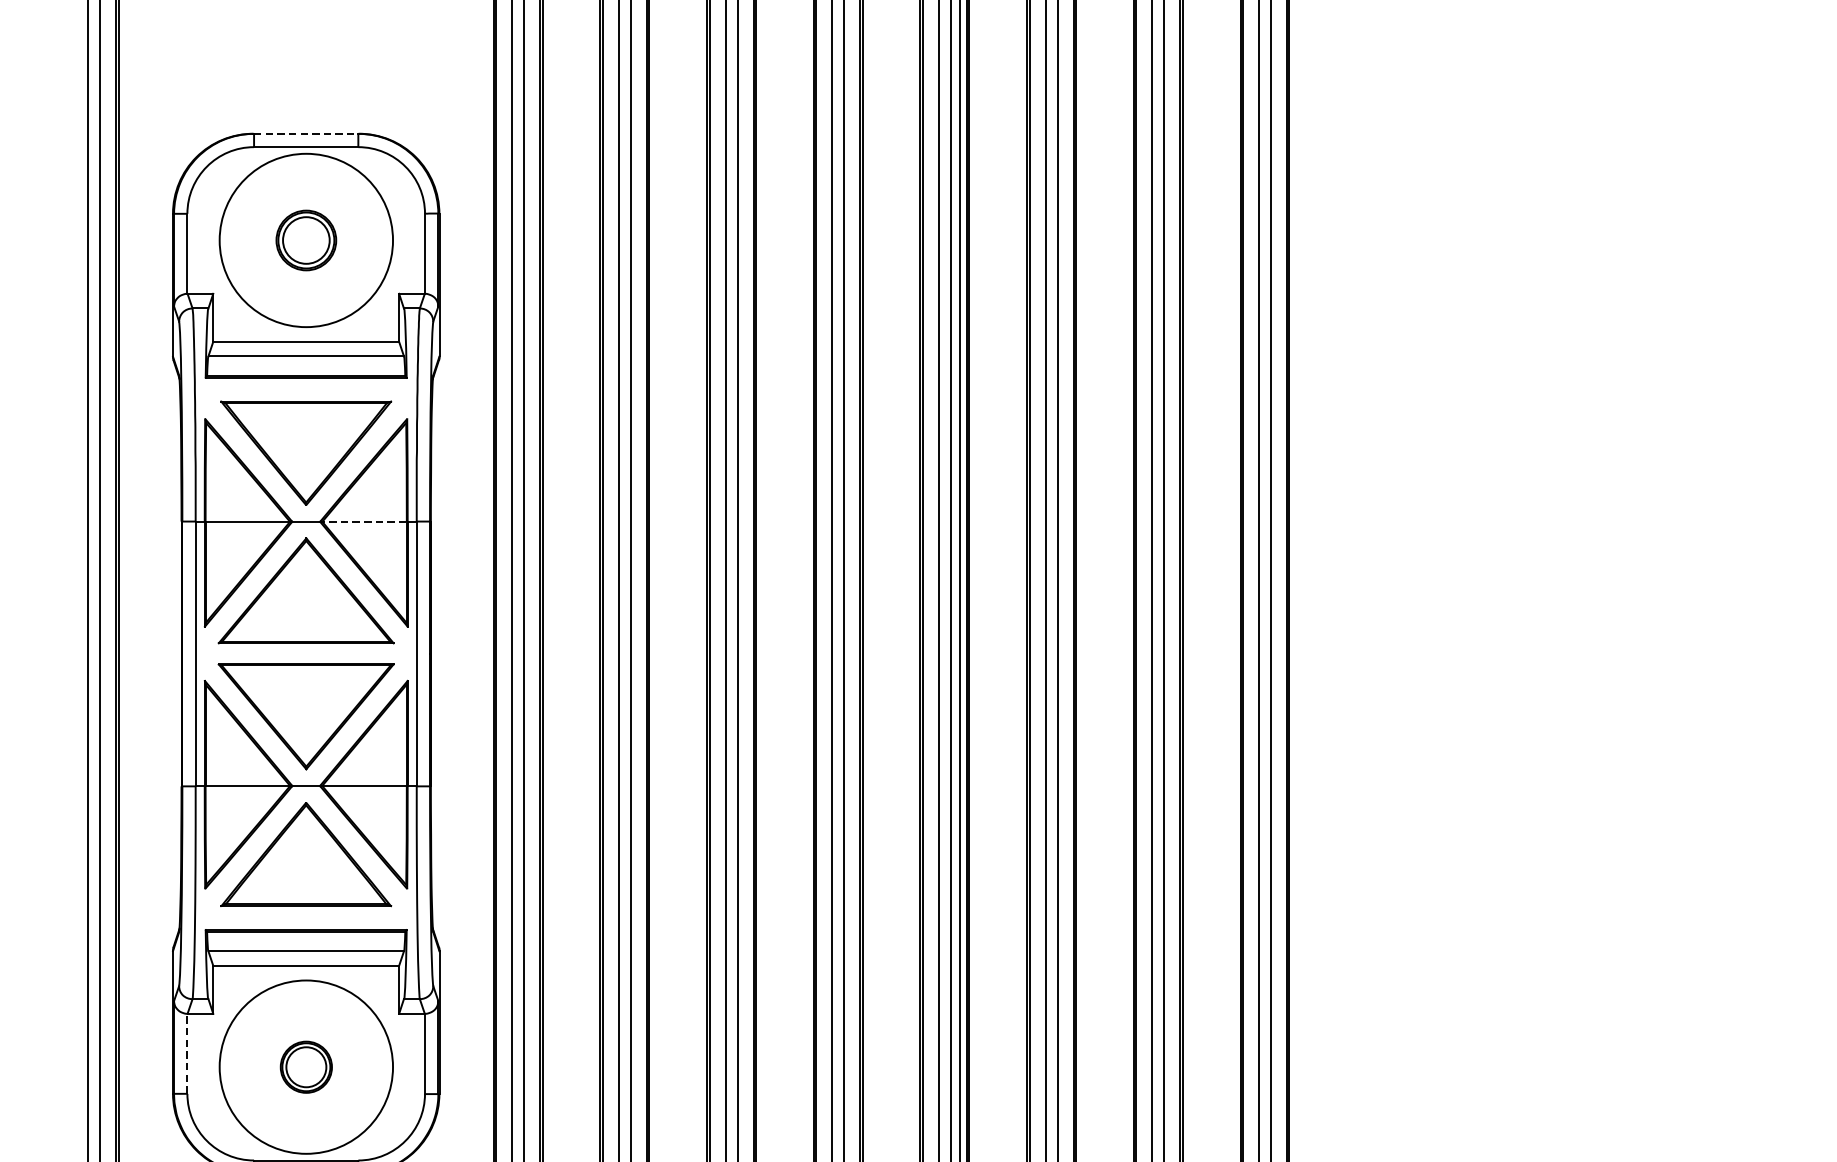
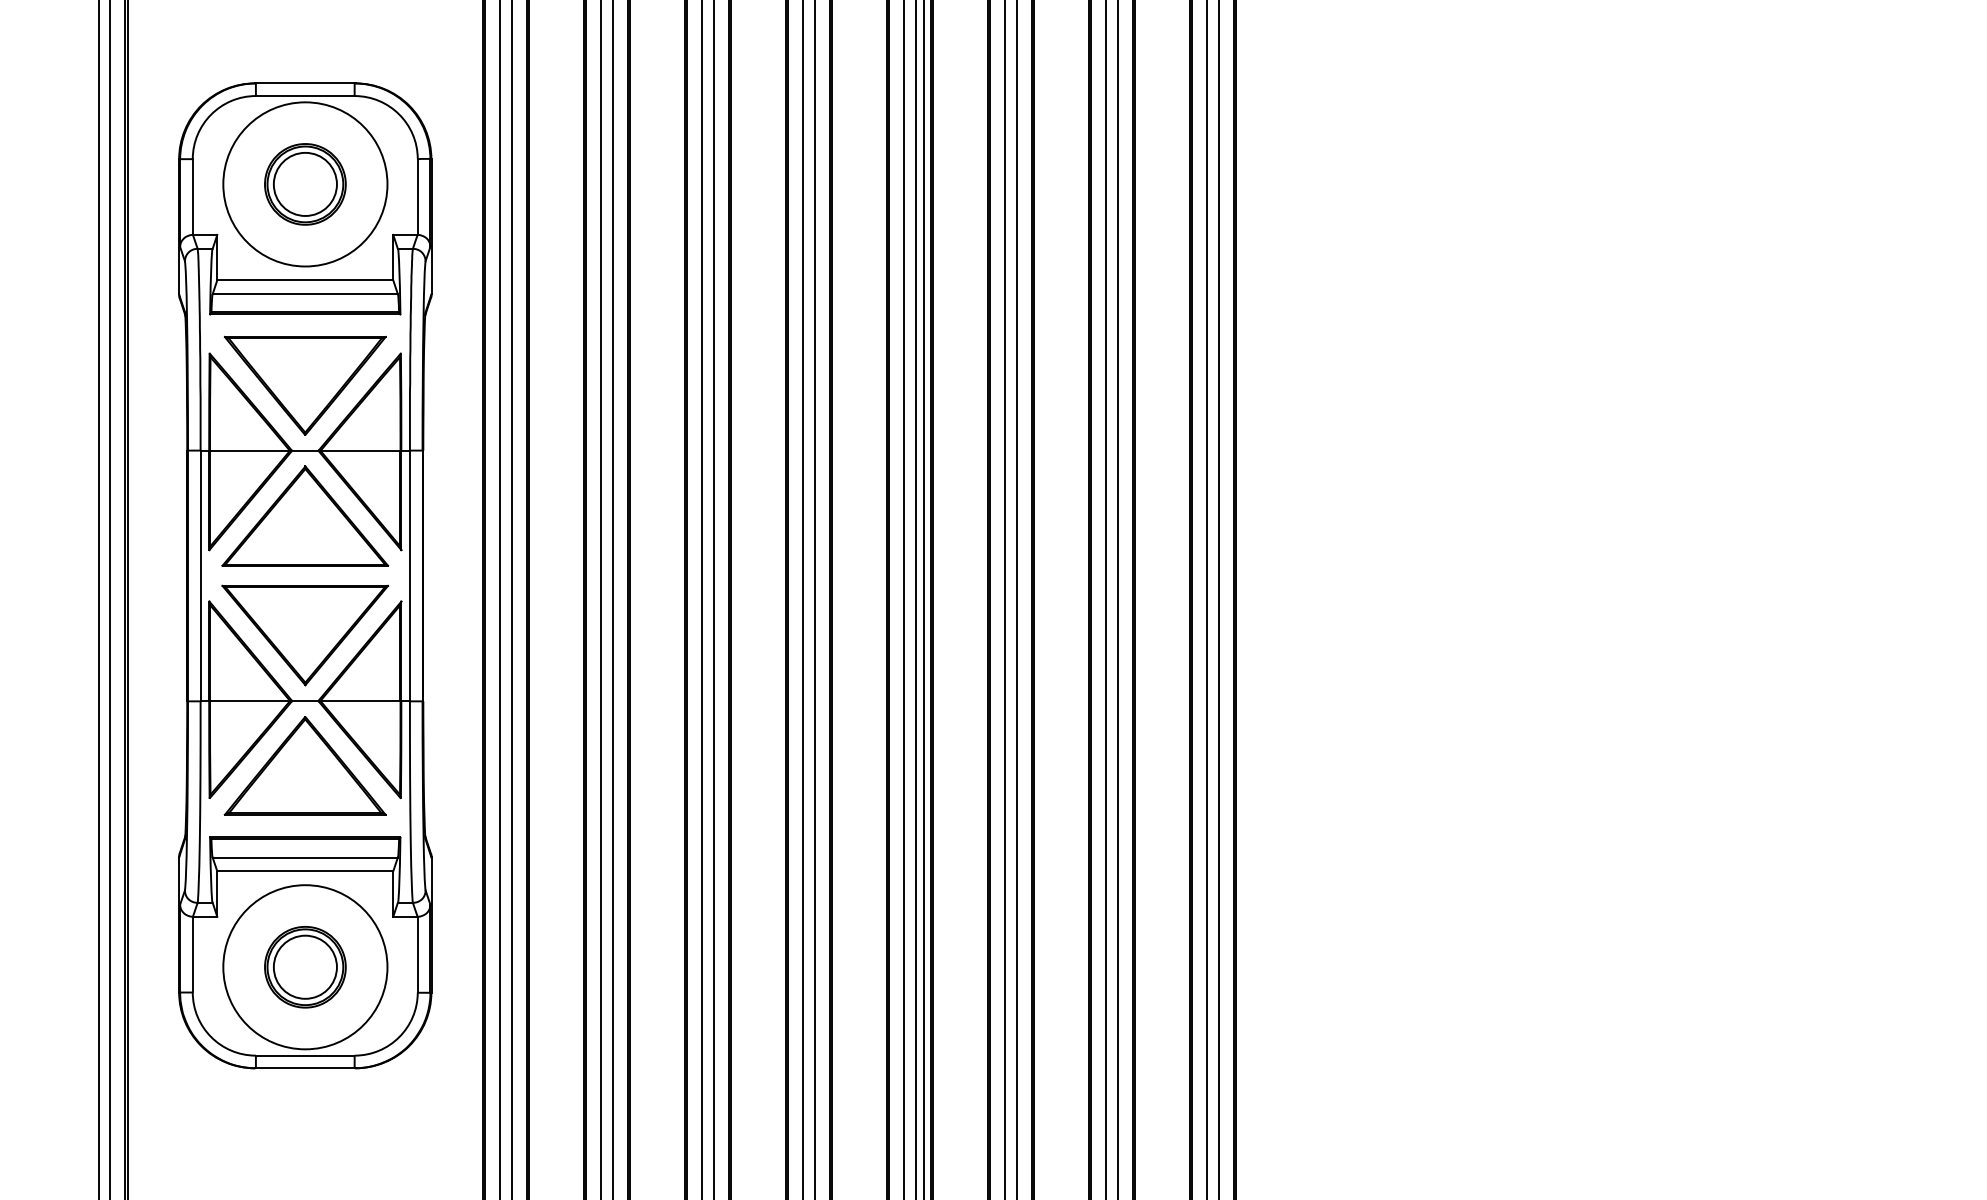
line: (306, 133) -> (305, 83), dashed -> solid
part: (306, 240) -> (305, 184), size x1.43
line: (364, 521) -> (360, 450), dashed -> solid
line: (187, 1053) -> (192, 954), dashed -> solid
part: (306, 1067) -> (305, 967), size x1.67

